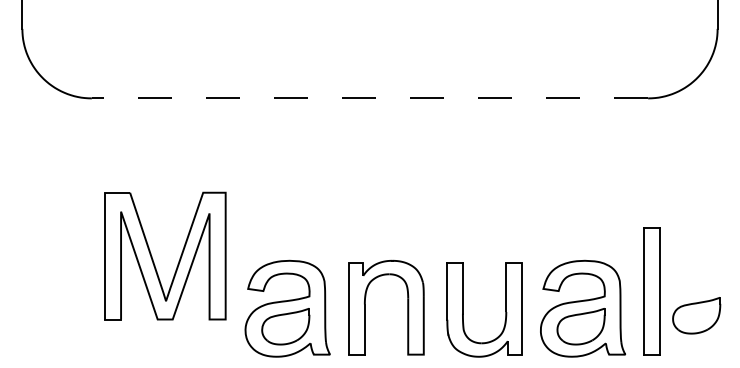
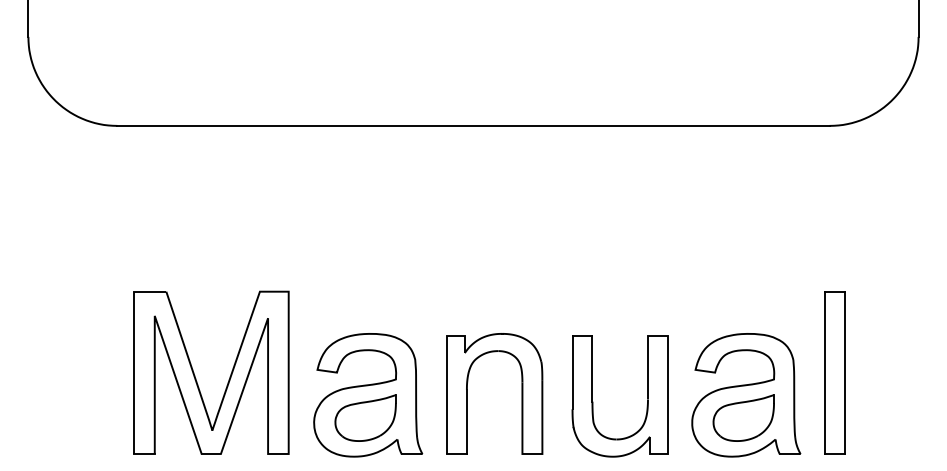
line: (369, 98) -> (472, 125), dashed -> solid
part: (153, 260) -> (196, 378), moved
part: (696, 315) -> (891, 403), removed

